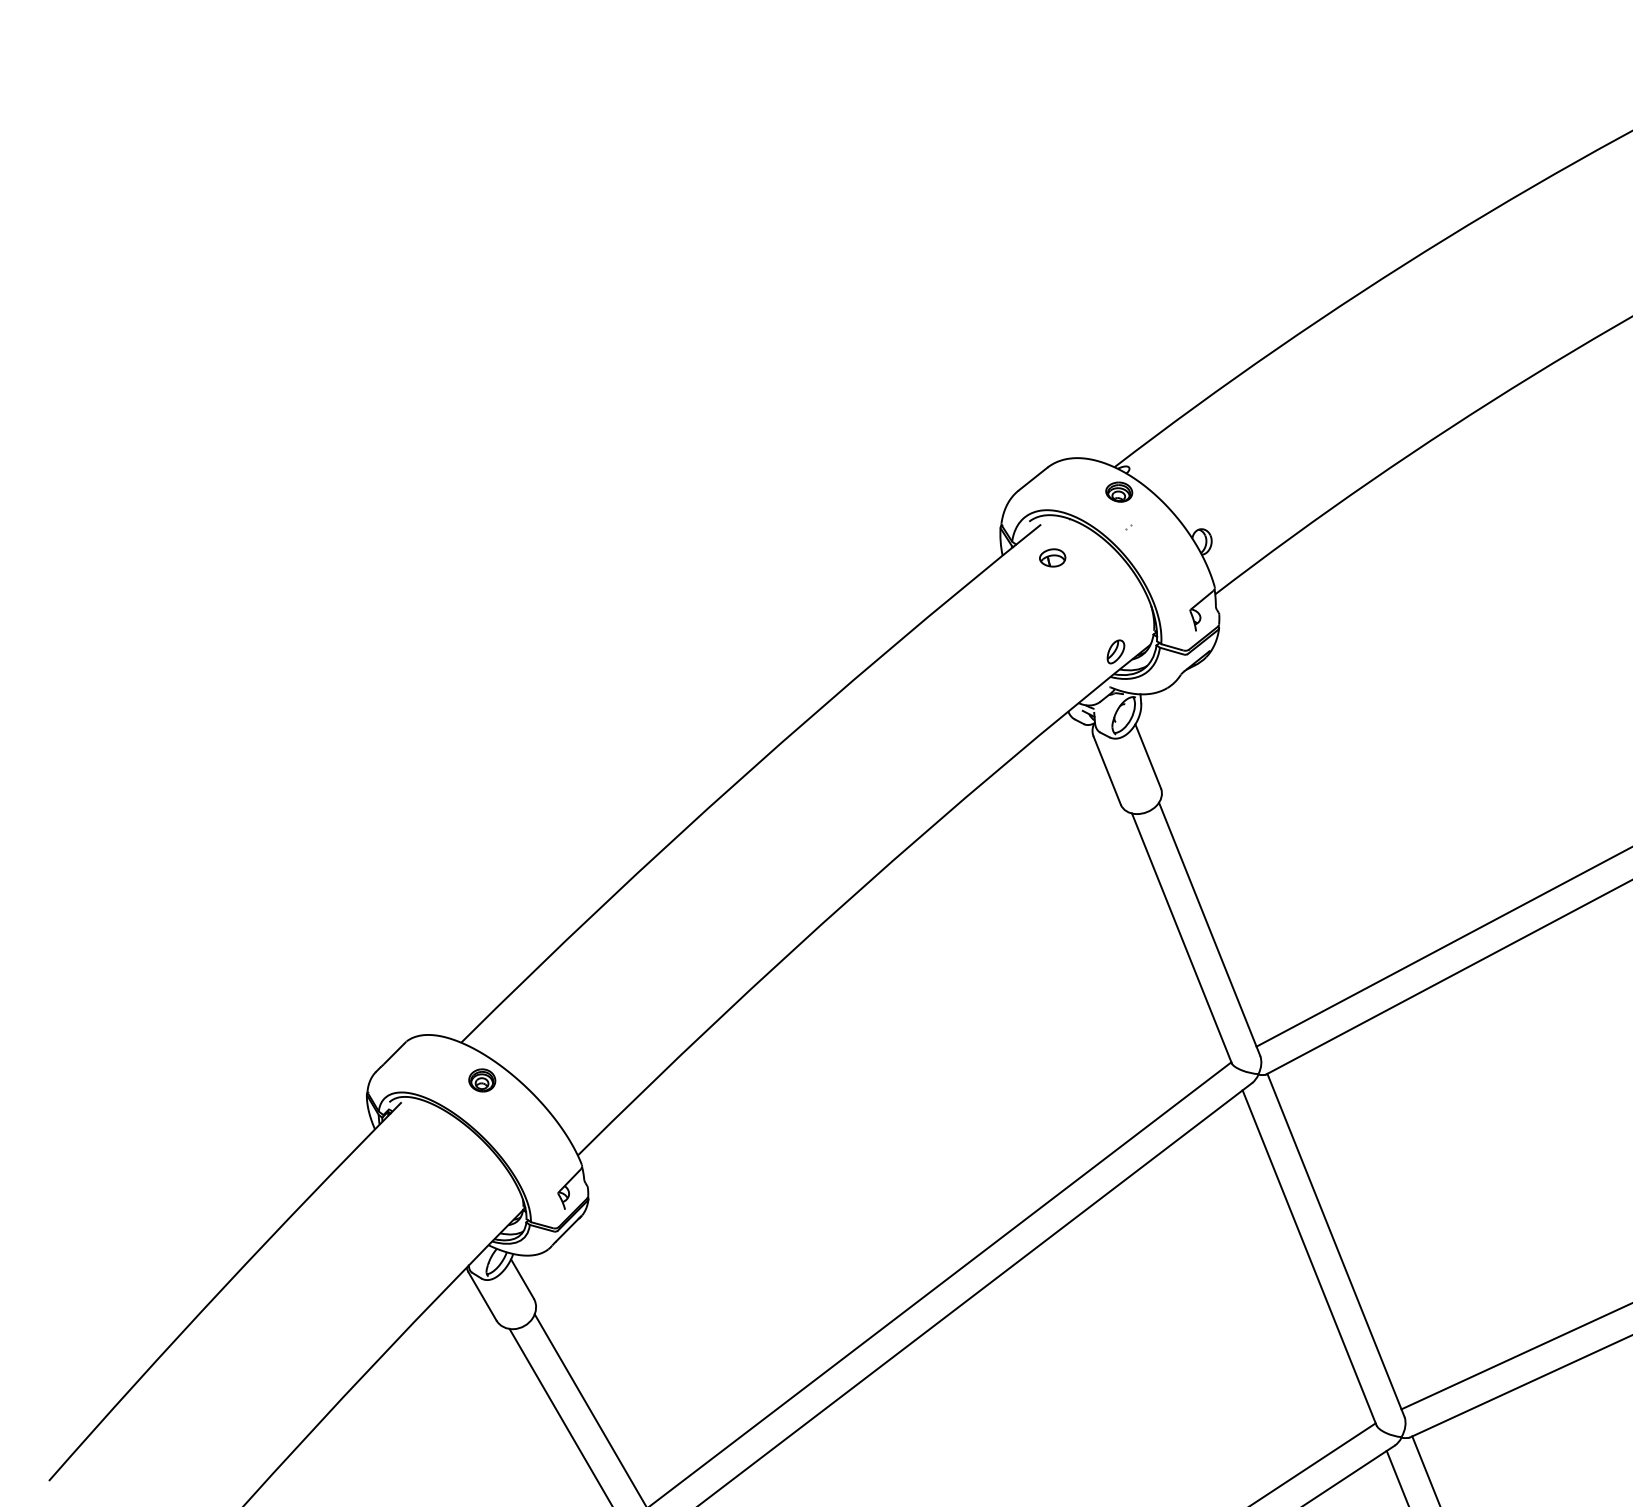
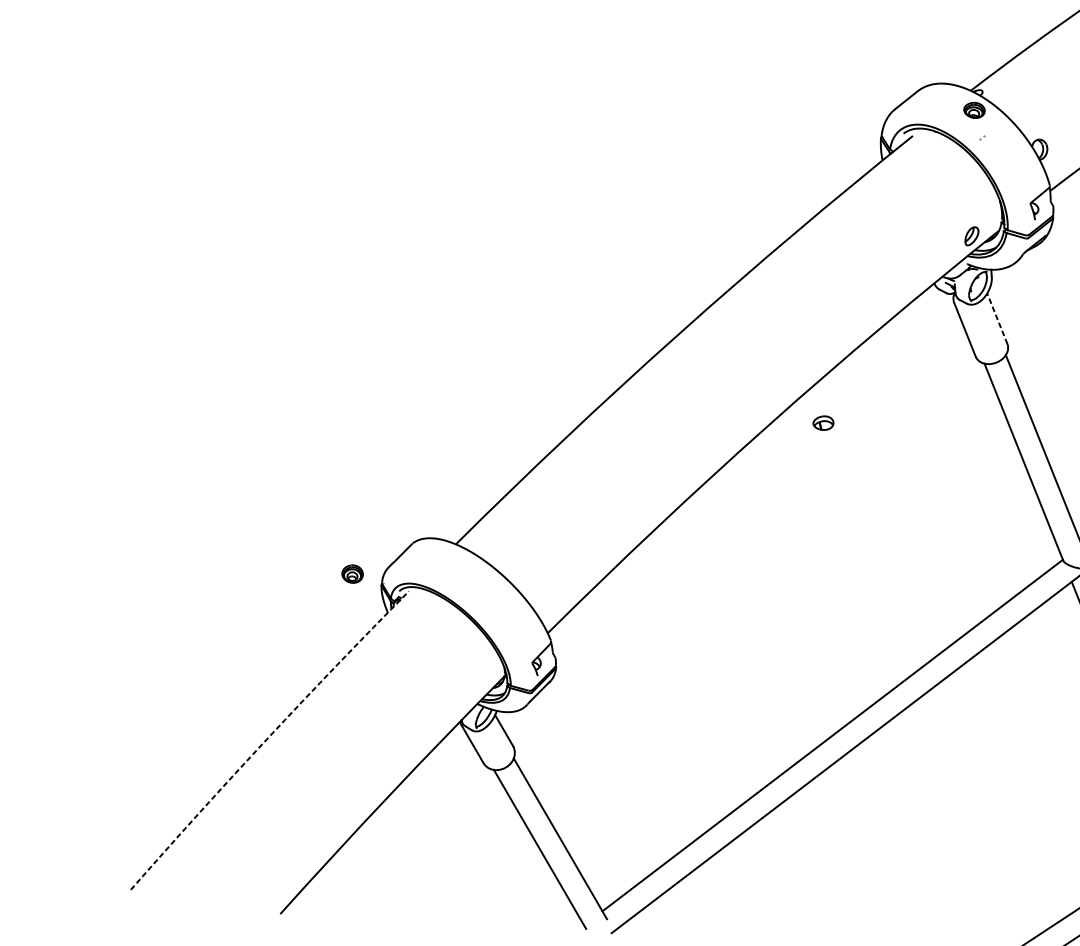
part: (1052, 557) -> (823, 422), moved
line: (1148, 756) -> (997, 318), solid -> dashed
part: (482, 1080) -> (352, 574), moved
arc: (222, 1289) -> (267, 738), solid -> dashed

